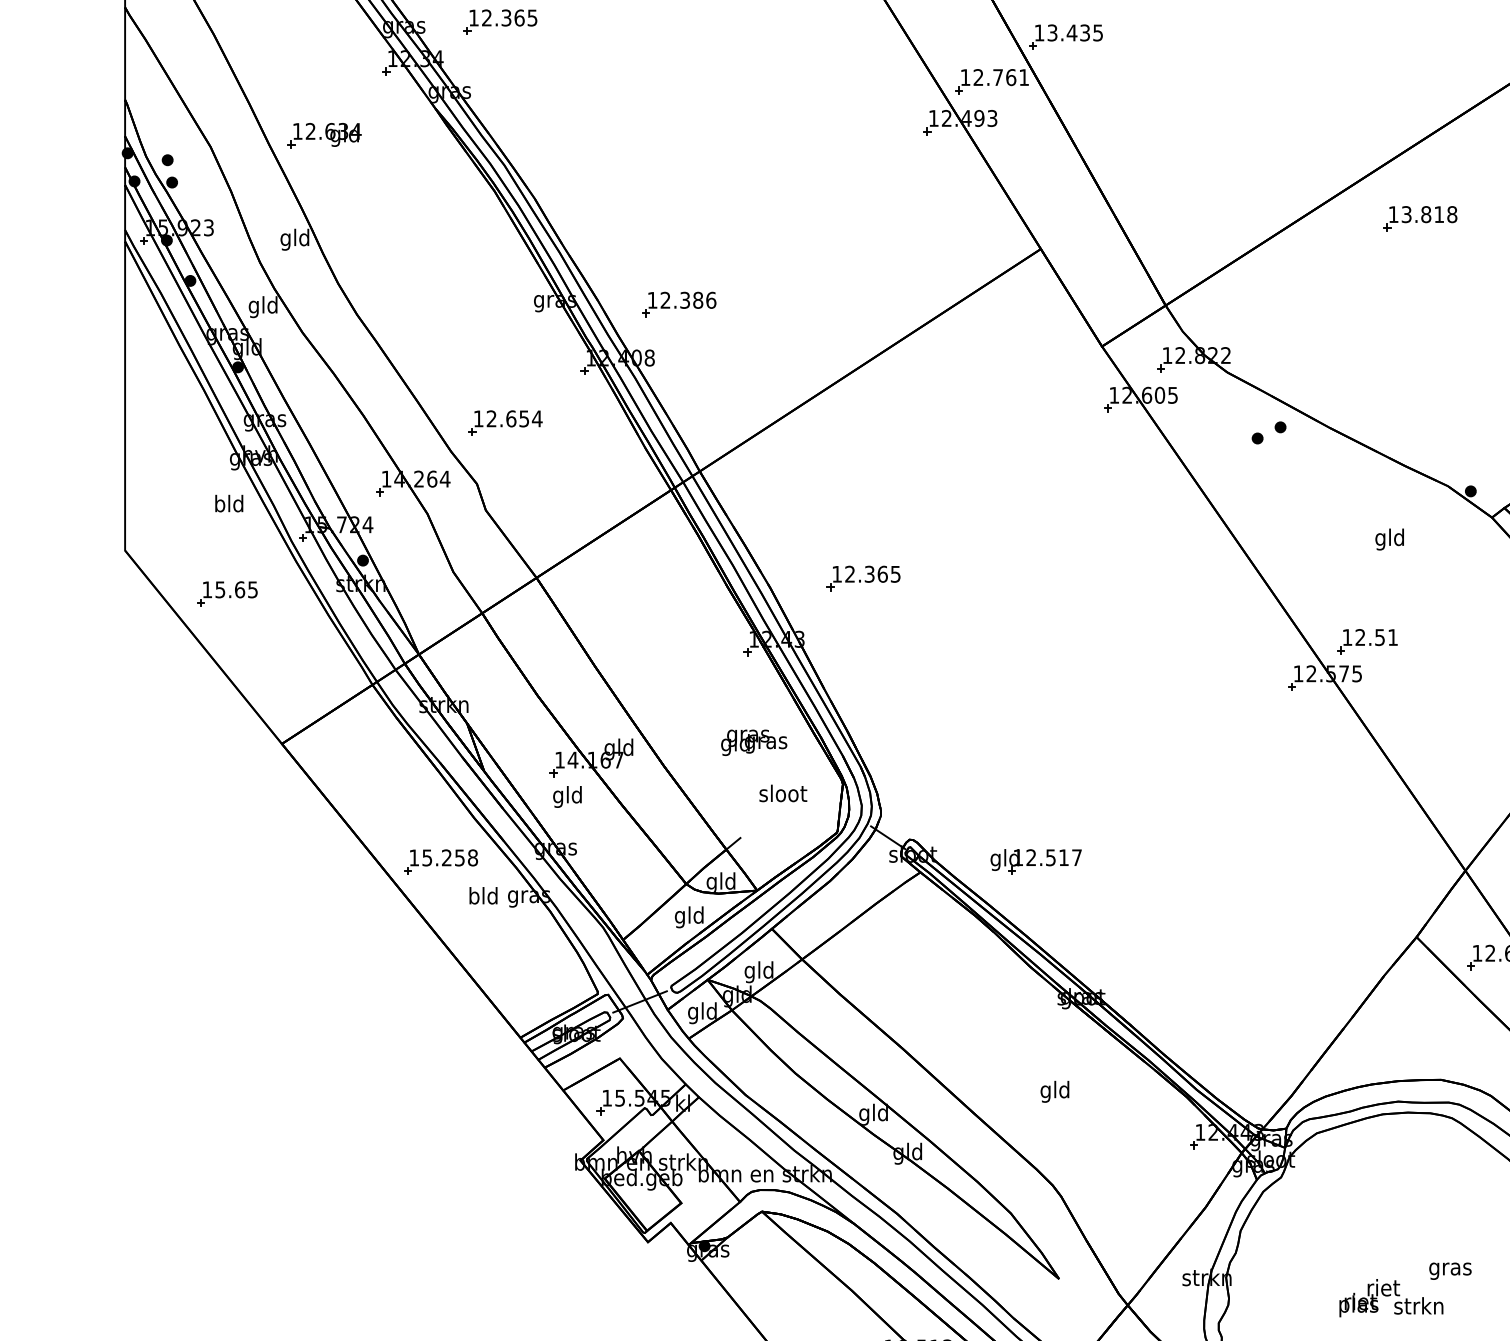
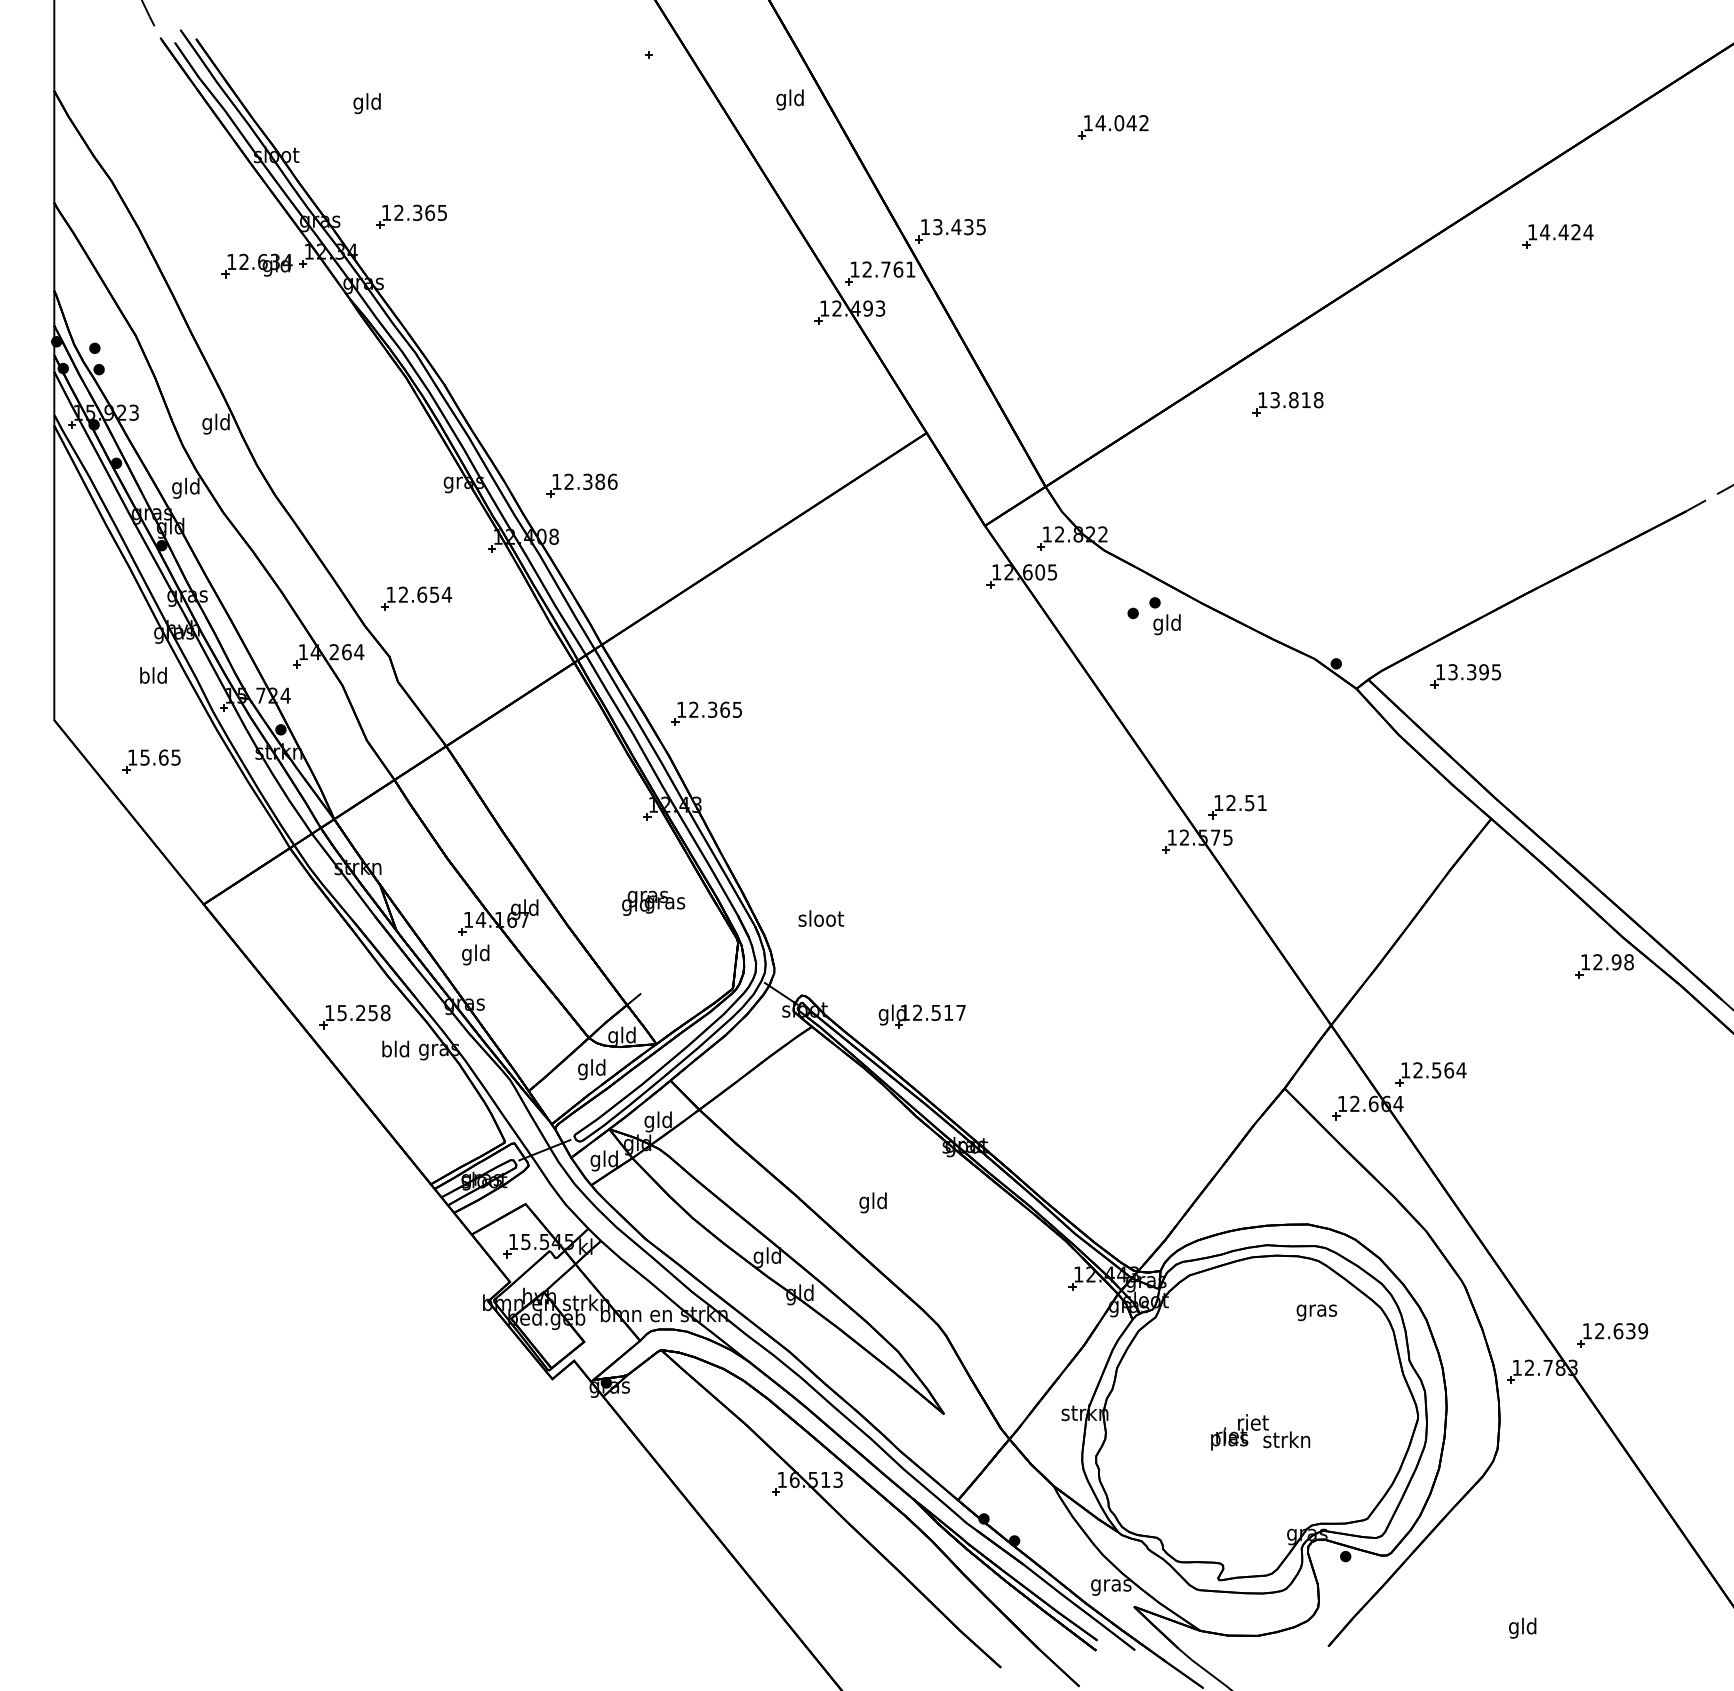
part: (323, 135) -> (256, 265), moved
text: (1389, 539) -> (1166, 624), moved
part: (863, 578) -> (706, 713), moved
text: (783, 793) -> (821, 918), moved
text: (1054, 1091) -> (872, 1202), moved
text: (1450, 1270) -> (1316, 1312), moved

